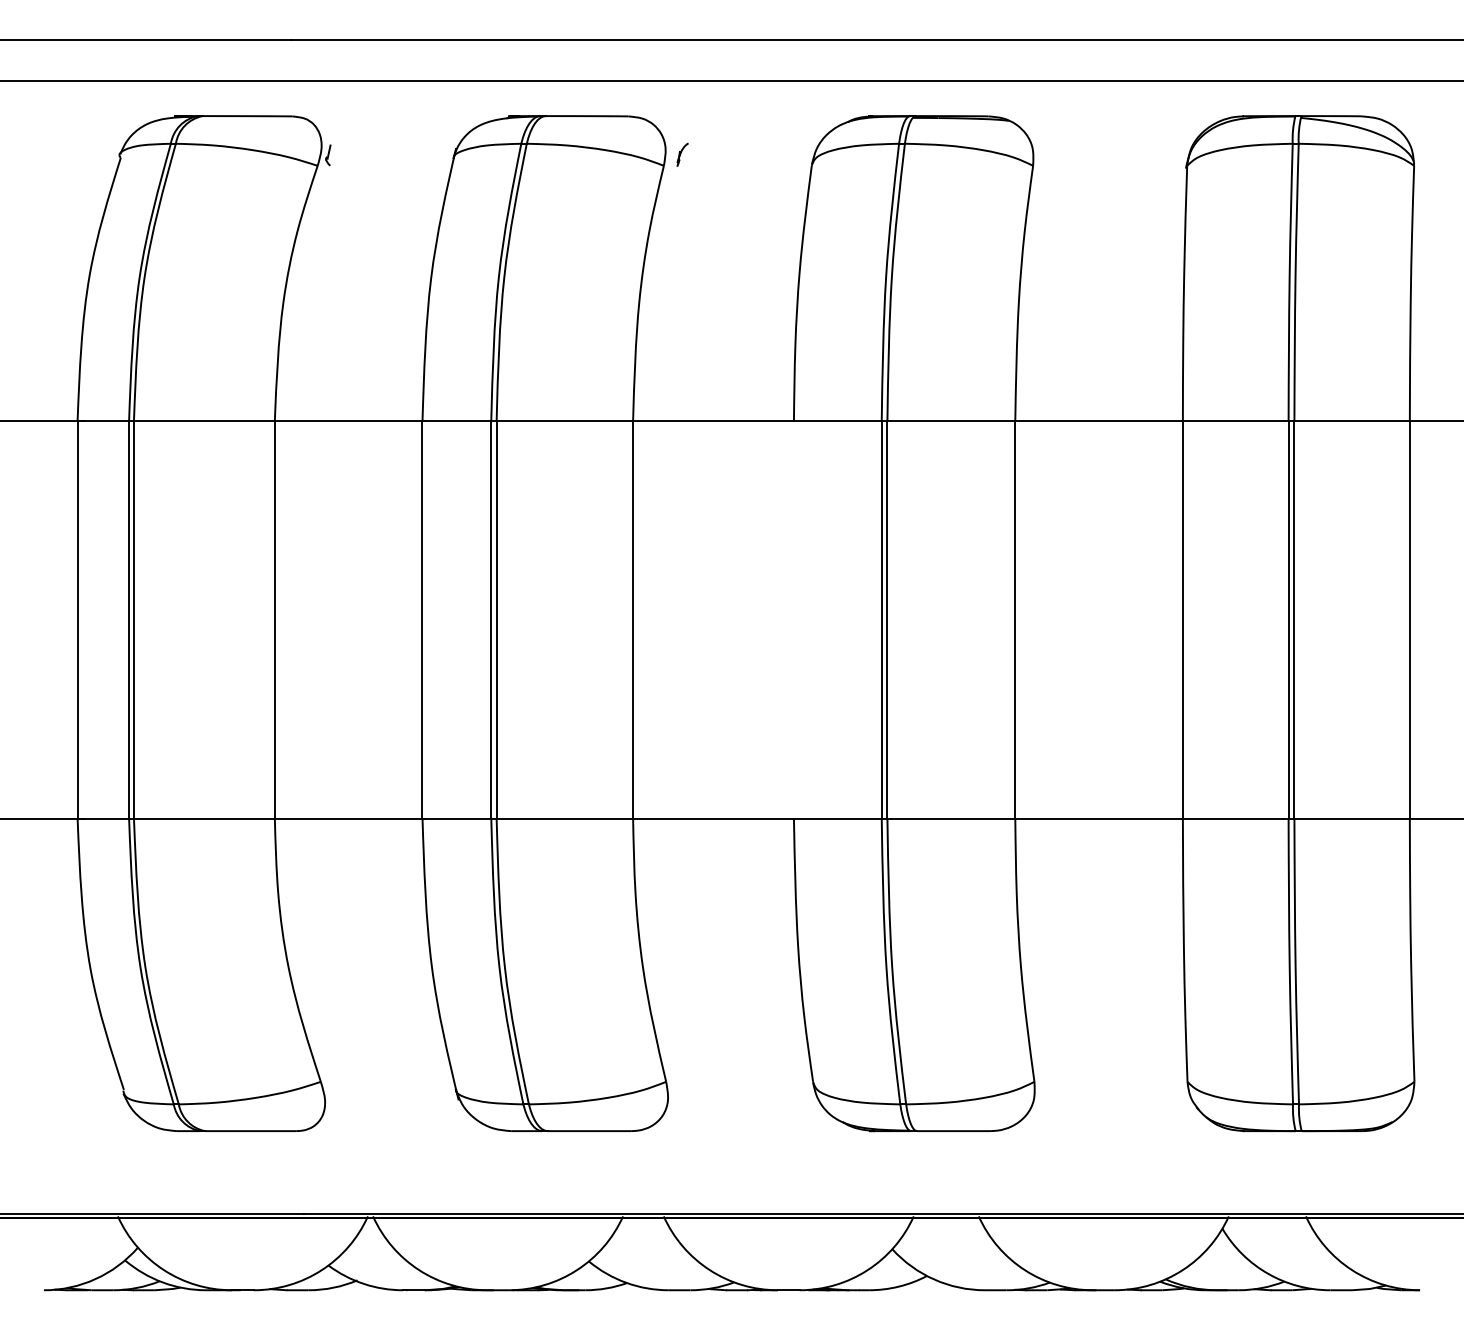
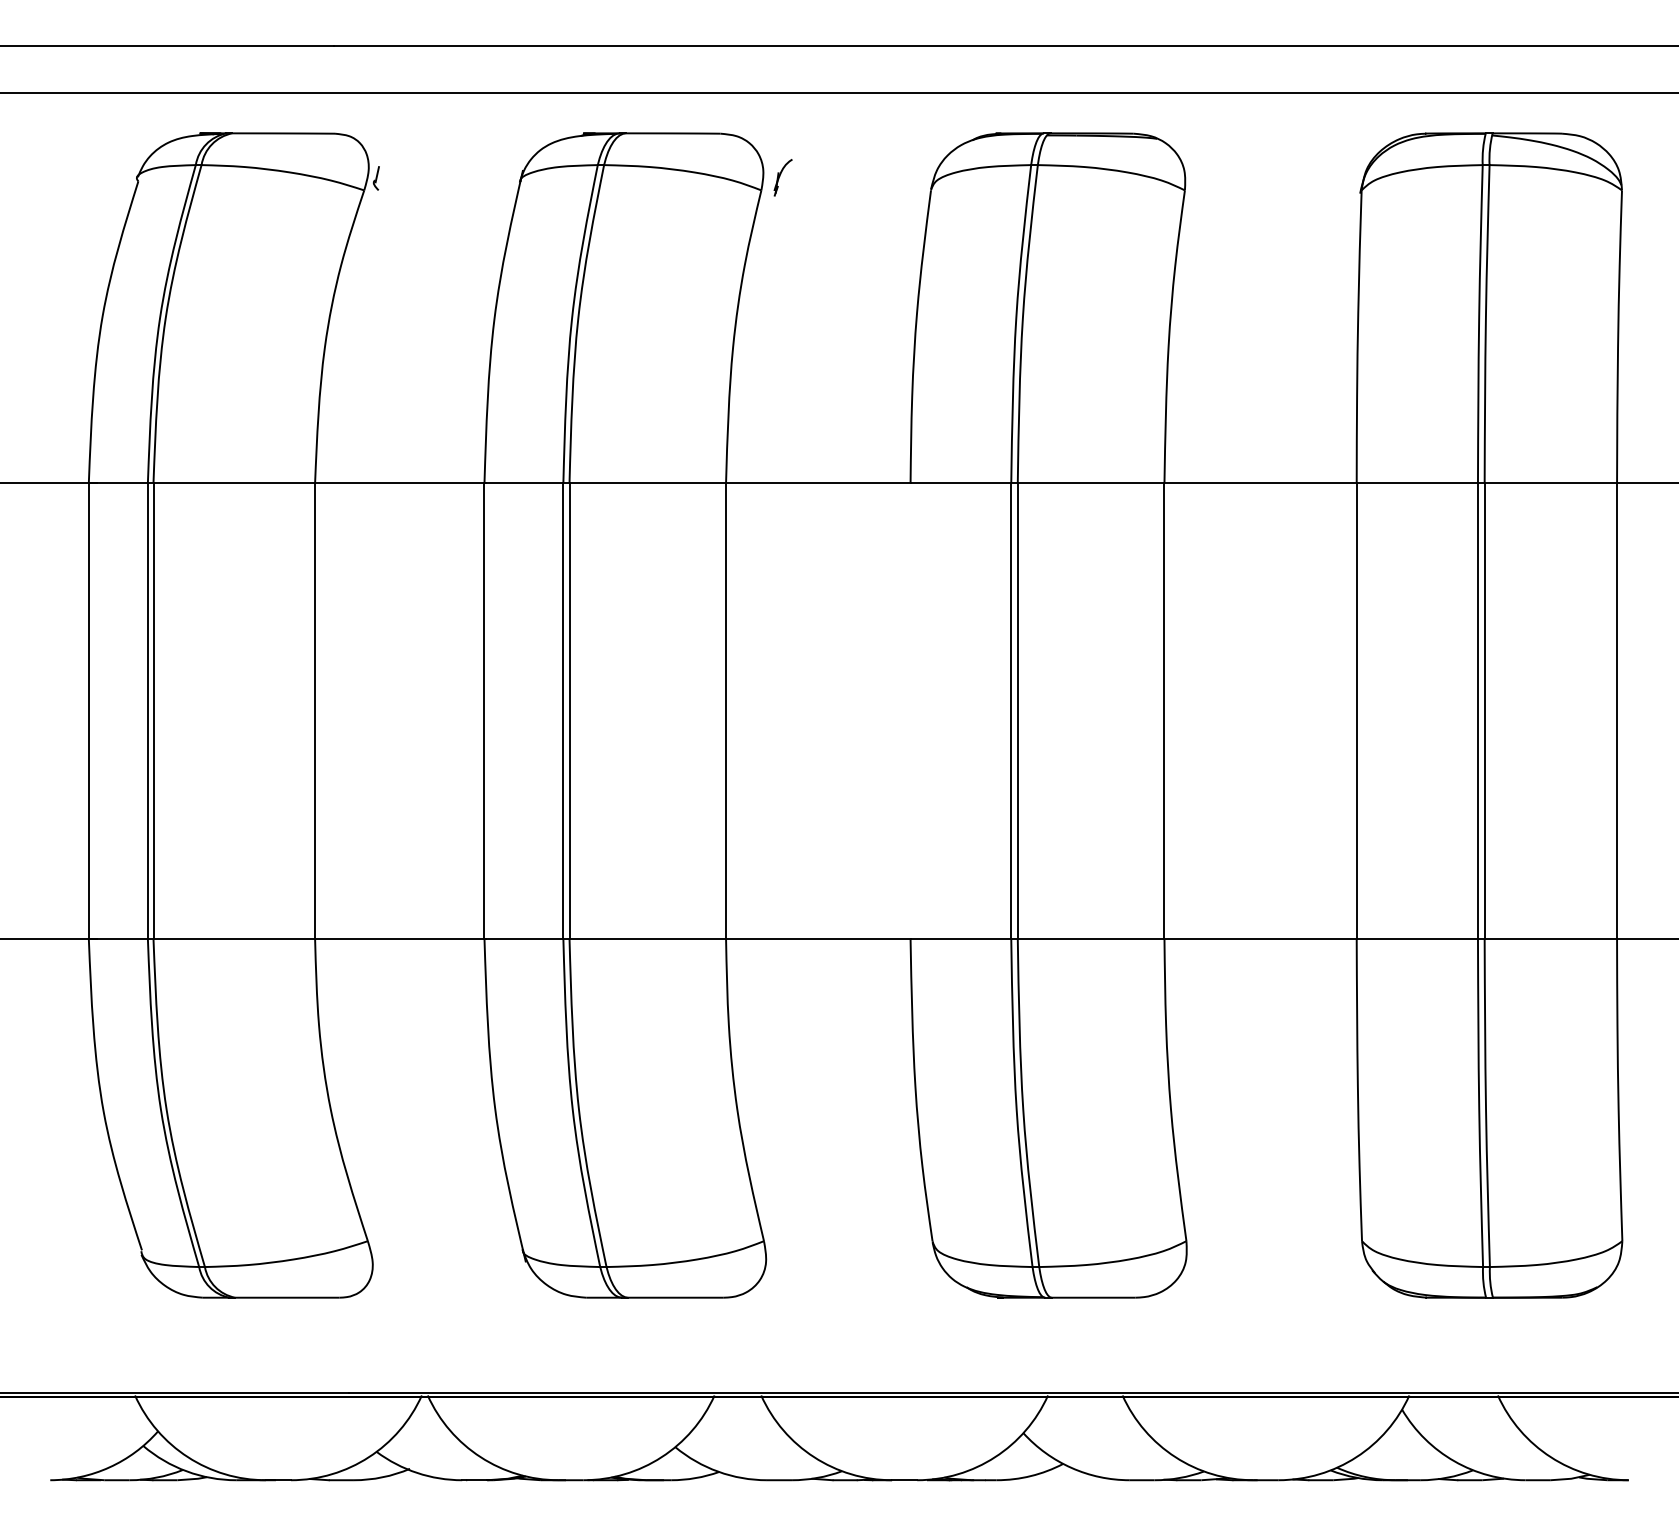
part: (682, 154) -> (782, 177), size x1.4

